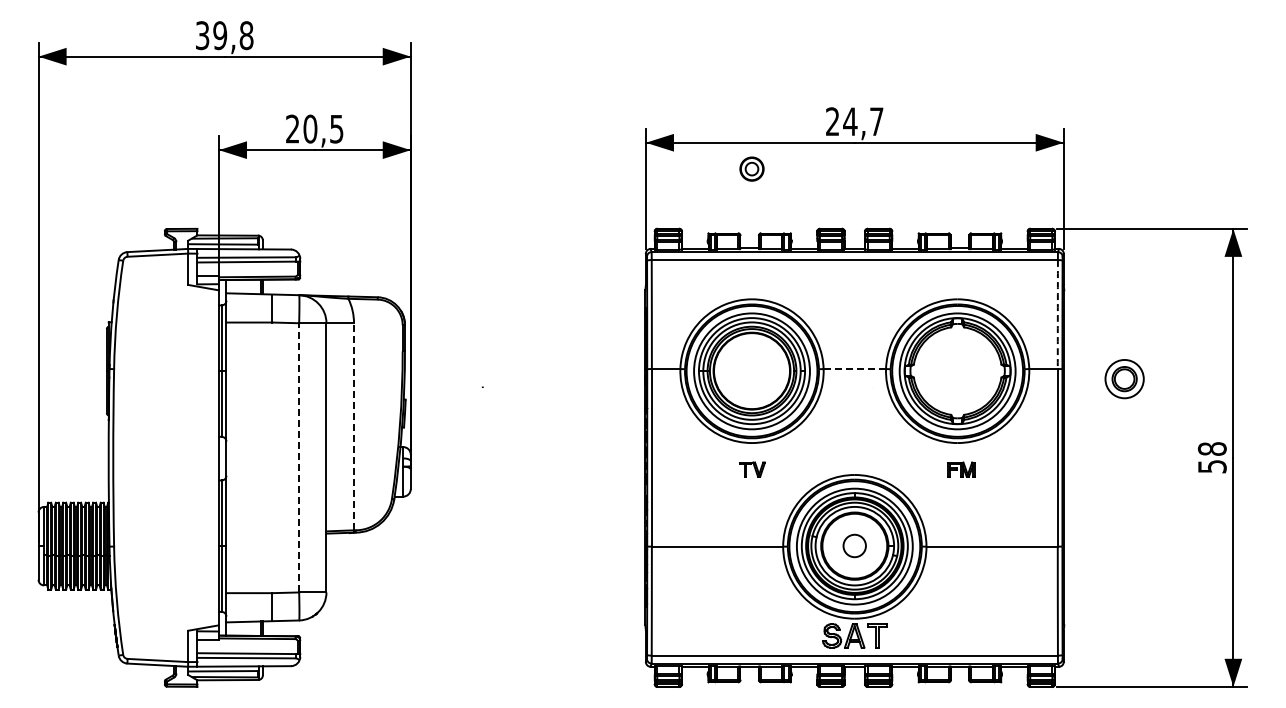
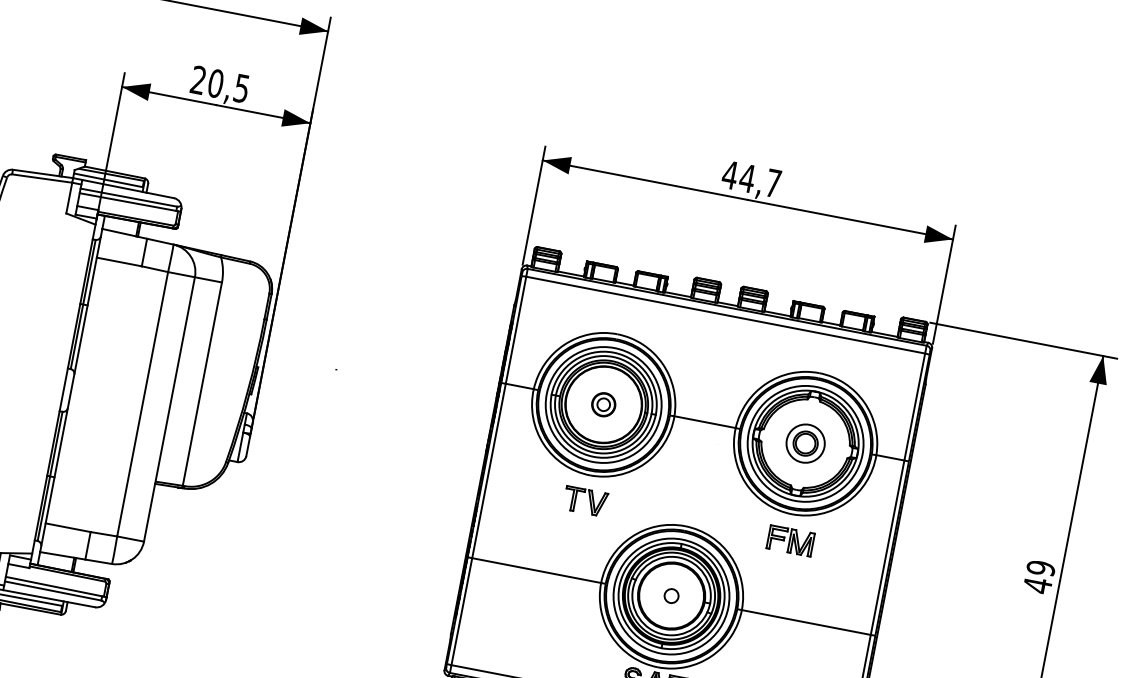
text: (832, 121) -> (729, 174), 24,7 -> 44,7
part: (751, 168) -> (603, 404), moved
arc: (1057, 314) -> (914, 406), dashed -> solid
line: (854, 369) -> (704, 422), dashed -> solid
part: (1124, 379) -> (805, 443), moved
line: (354, 426) -> (202, 383), dashed -> solid
line: (299, 457) -> (143, 403), dashed -> solid
text: (1212, 458) -> (1039, 577), 58 -> 49
part: (752, 469) -> (585, 501), size x1.67
part: (961, 469) -> (790, 540), size x1.67
circle: (854, 546) -> (671, 596), size x0.62

